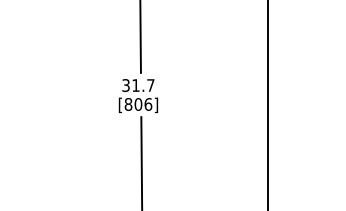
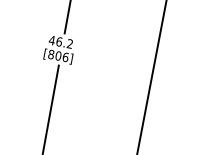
text: (138, 85) -> (61, 42), 31.7 -> 46.2

